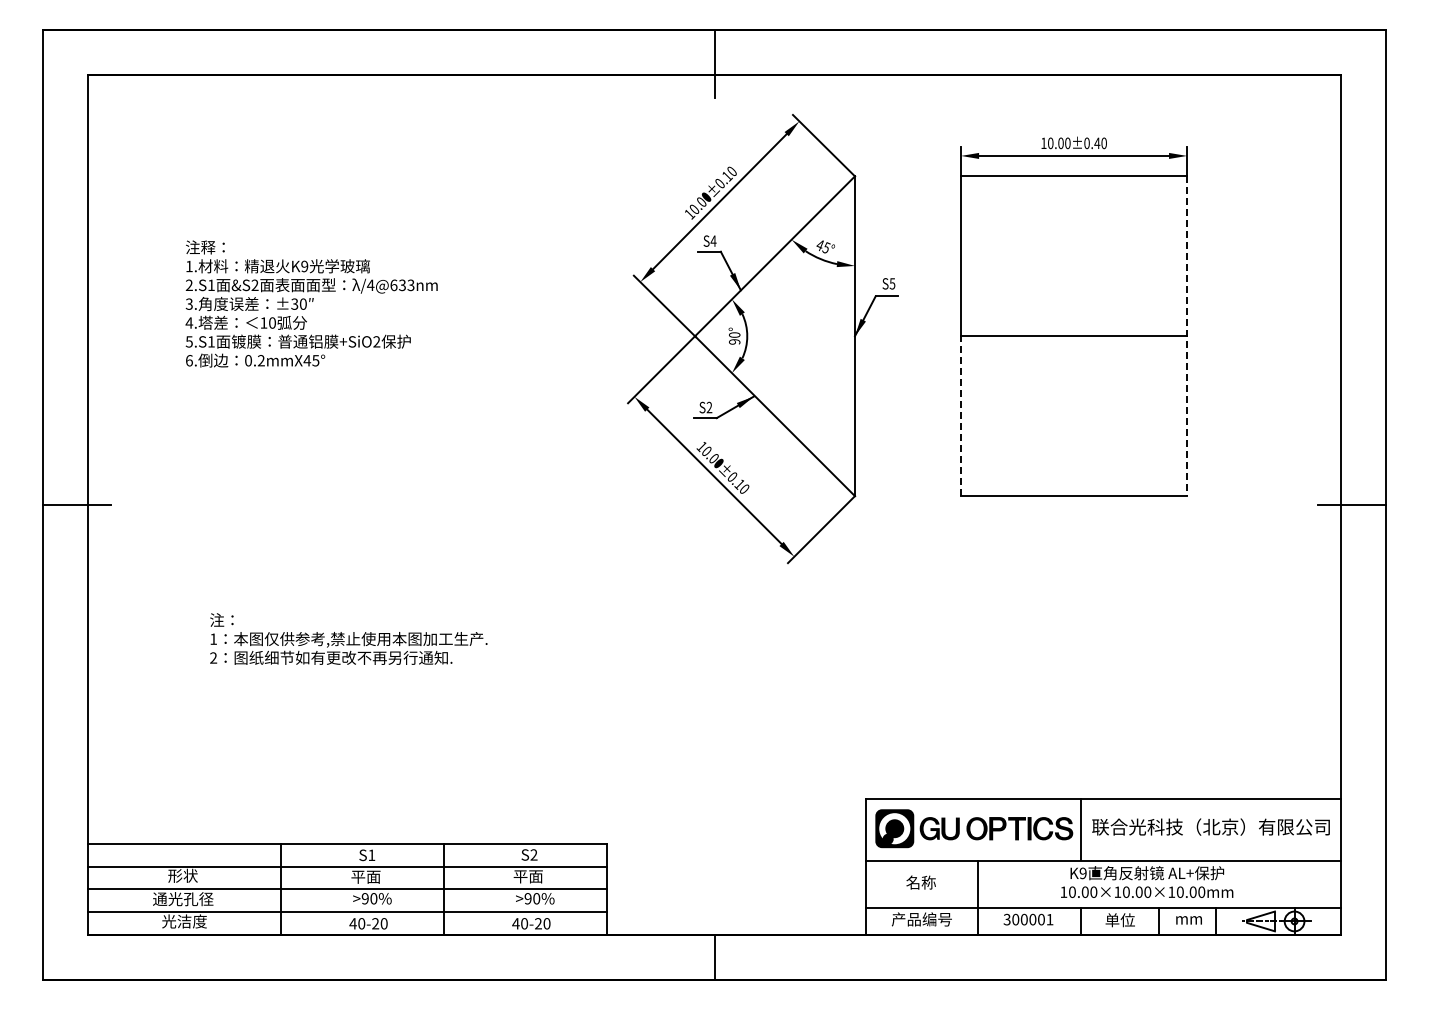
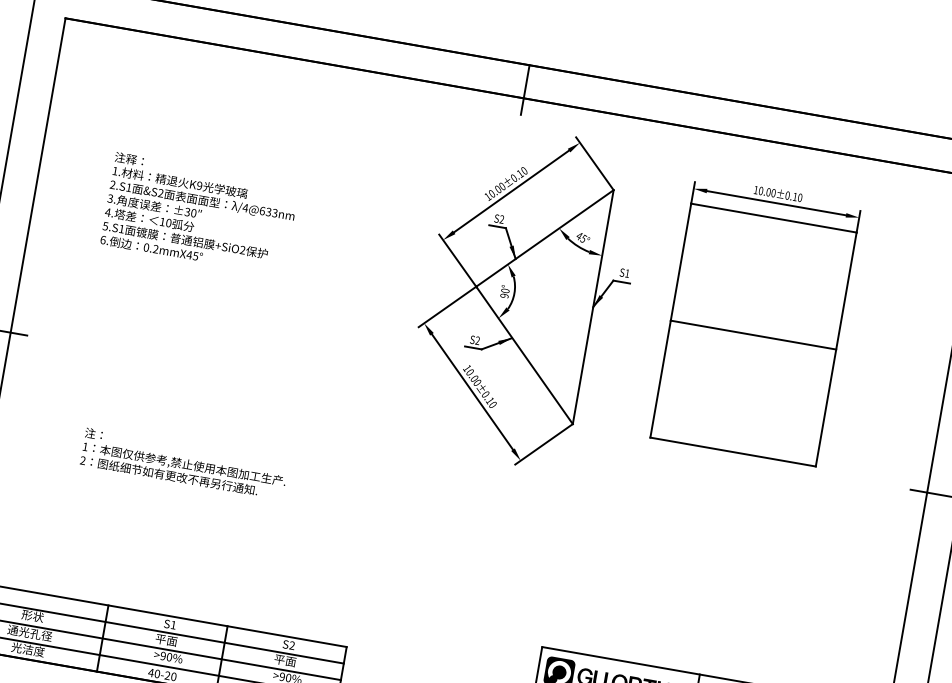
text: (1097, 142) -> (795, 196), 10.00±0.40 -> 10.00±0.10
text: (713, 240) -> (501, 219), S4 -> S2
text: (892, 283) -> (627, 273), S5 -> S1
line: (1187, 336) -> (836, 349), dashed -> solid
line: (960, 416) -> (660, 379), dashed -> solid

